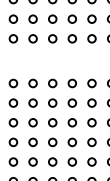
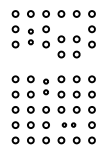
part: (76, 22) -> (64, 41), moved
part: (32, 28) -> (30, 36), size x0.7
part: (51, 92) -> (45, 86), size x0.7
part: (81, 141) -> (68, 124), size x0.6

